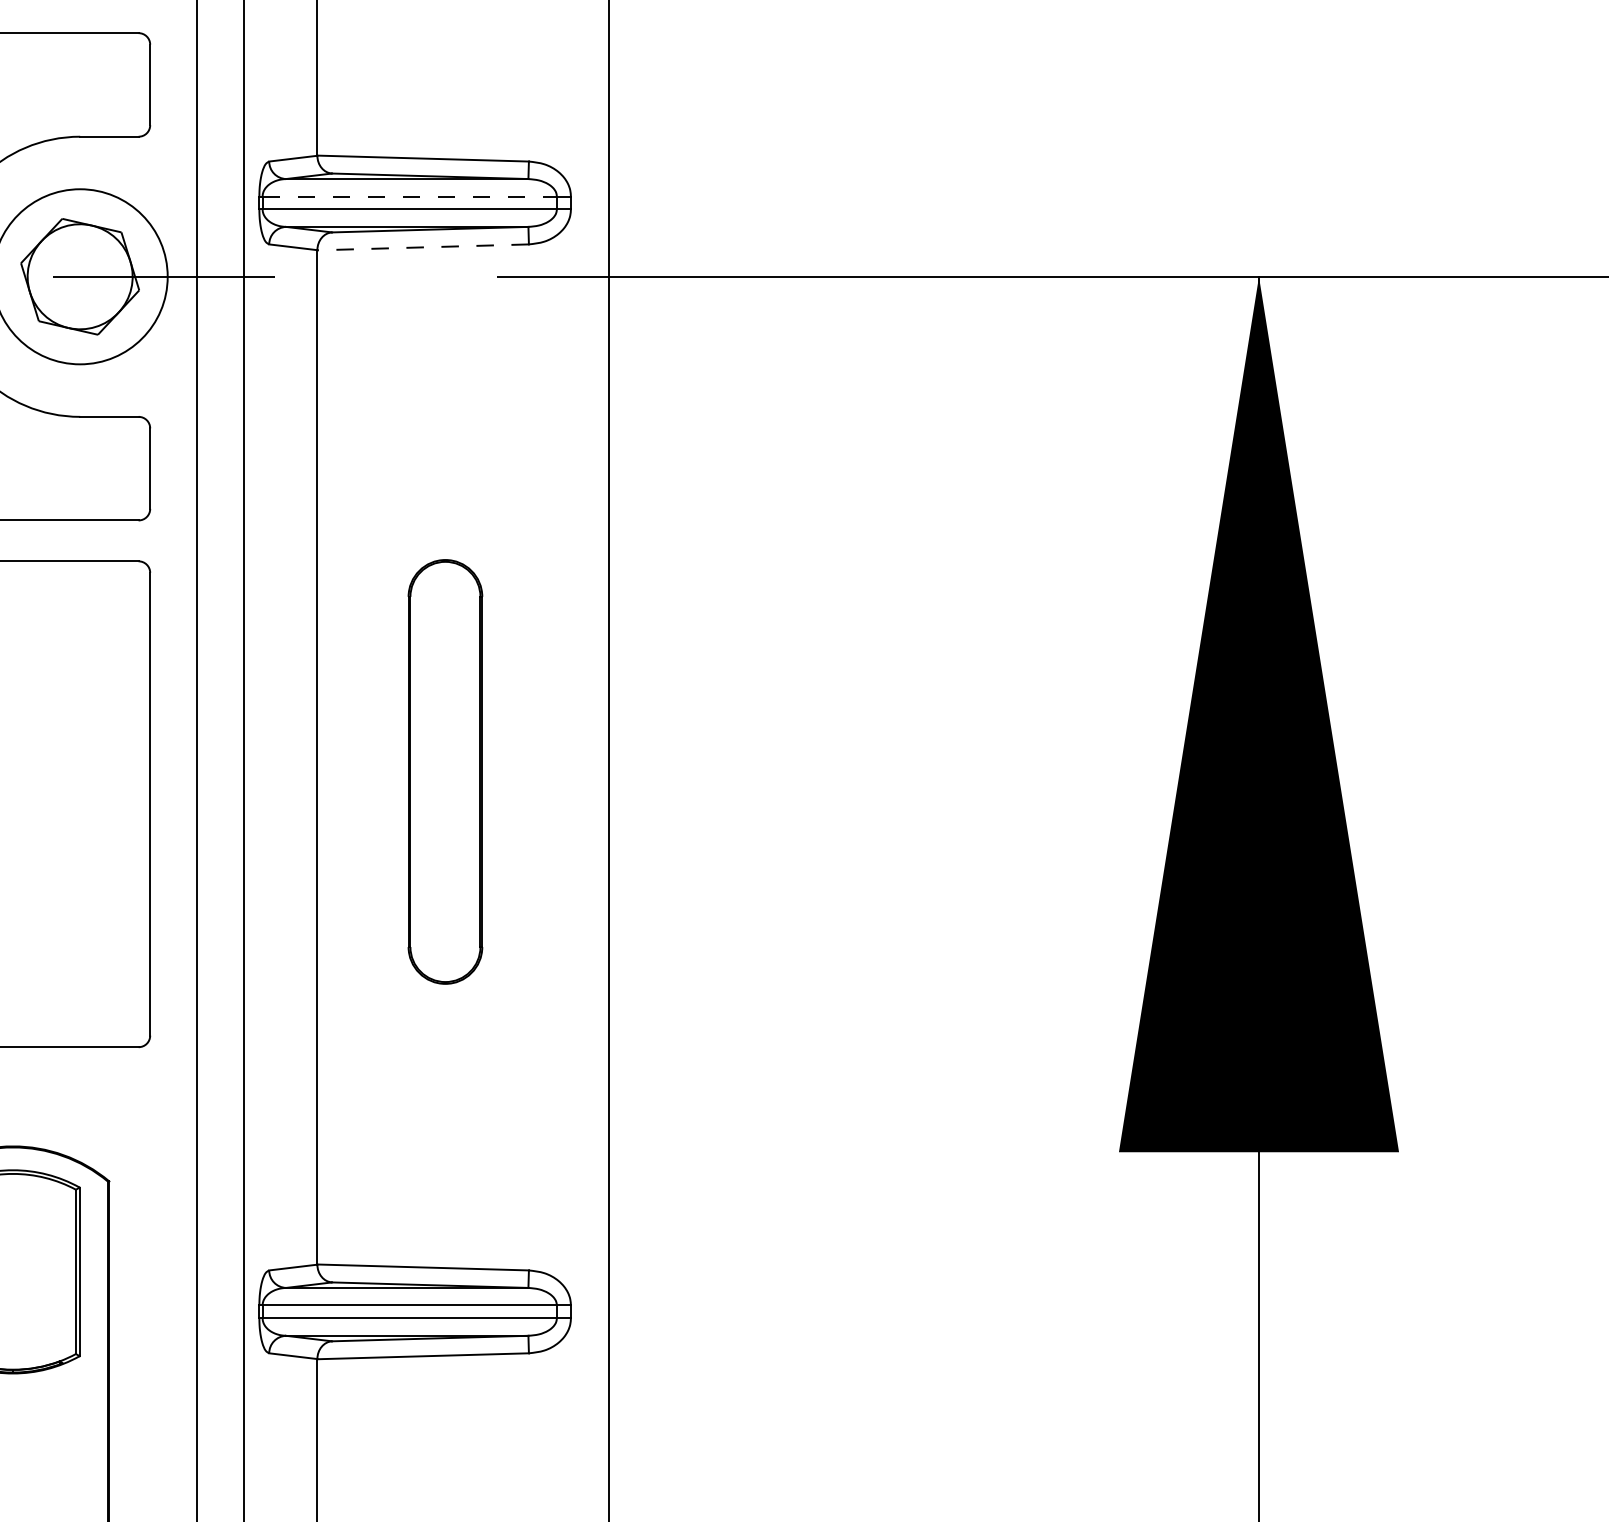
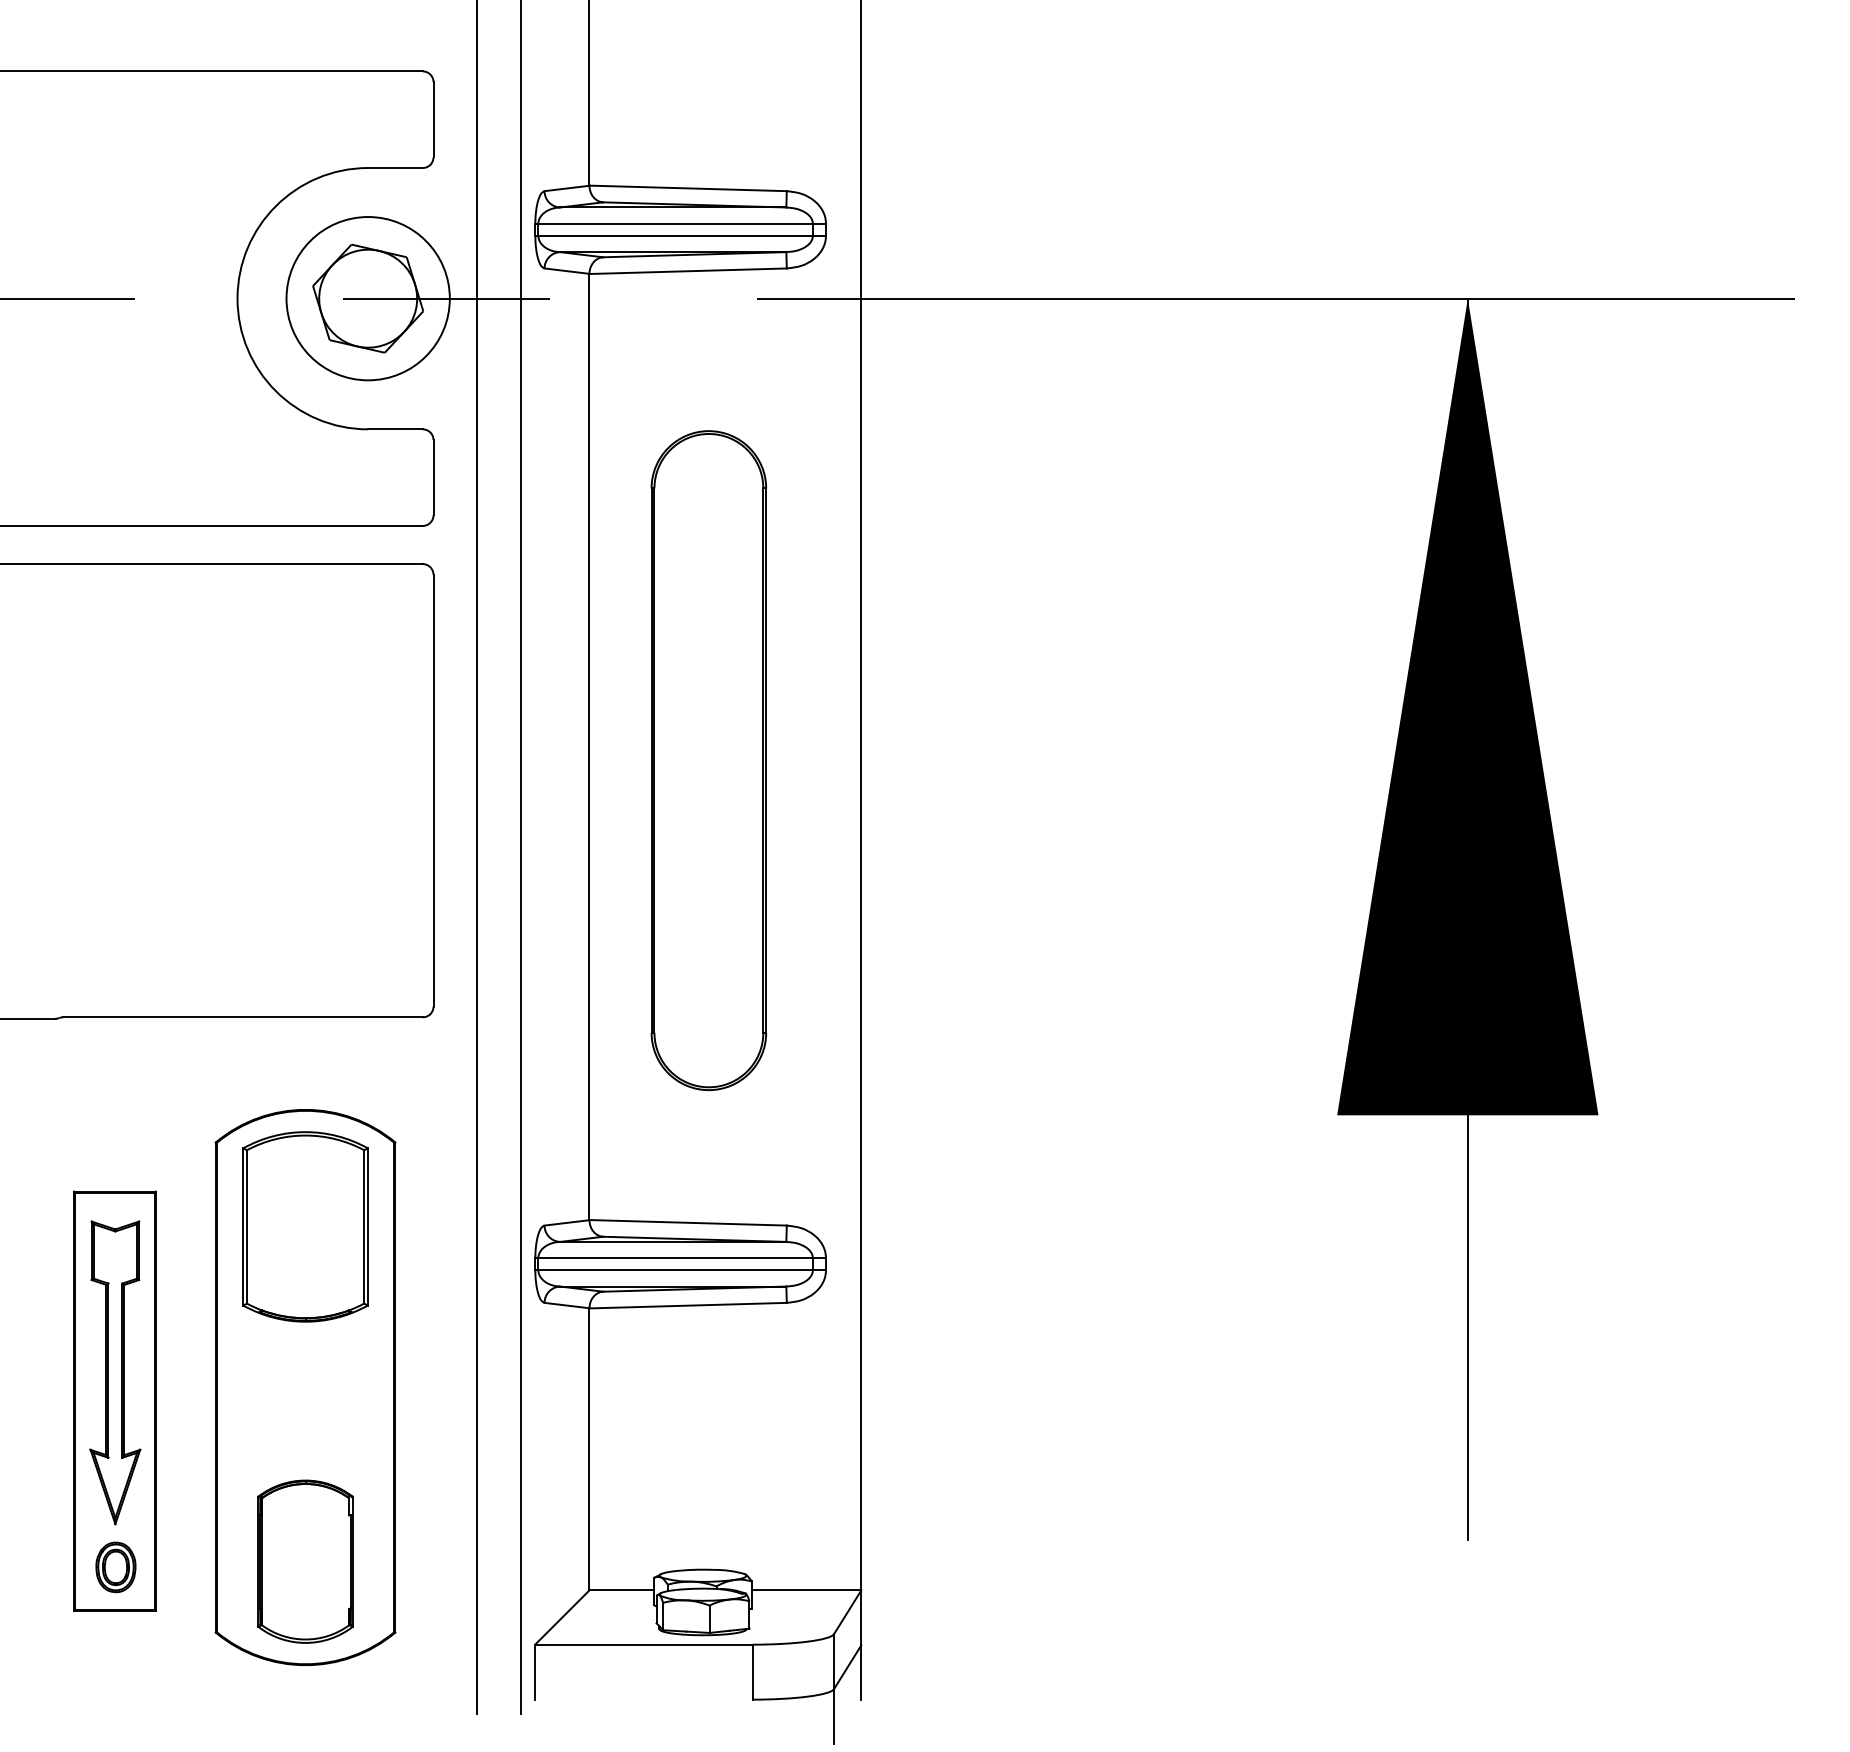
line: (410, 196) -> (676, 223), dashed -> solid
line: (423, 247) -> (688, 271), dashed -> solid
part: (444, 771) -> (708, 760), size x1.67

